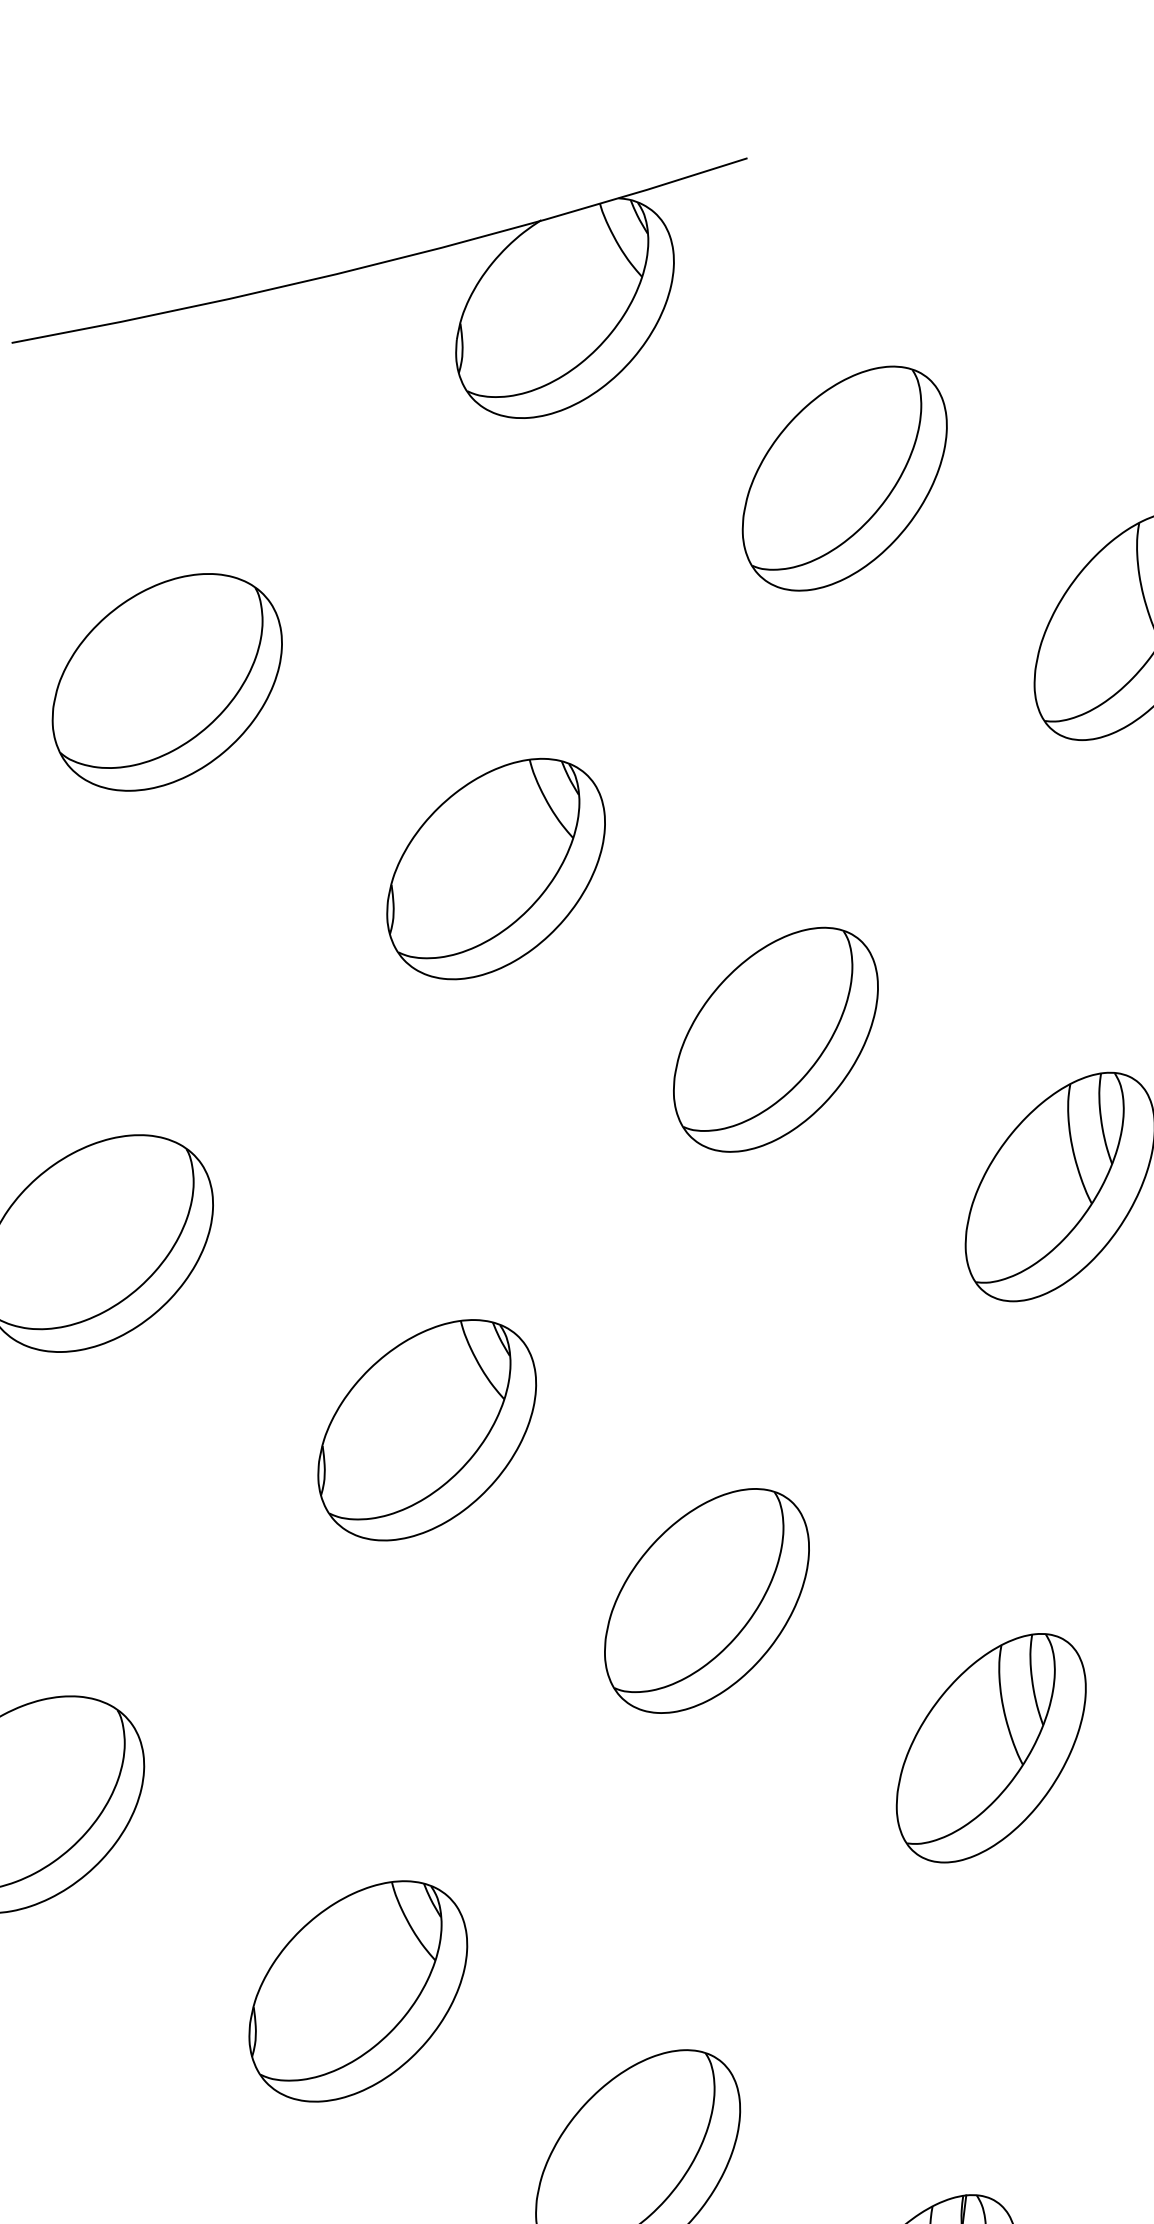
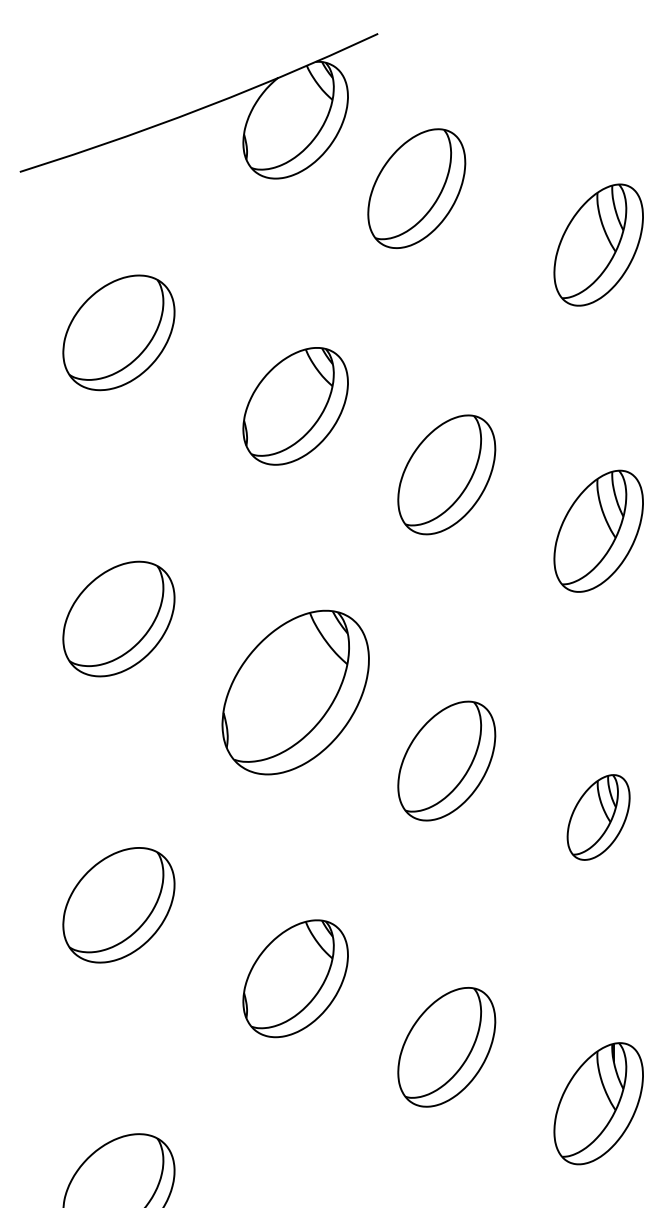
part: (844, 478) -> (416, 188), moved
part: (426, 1429) -> (295, 692), size x1.4
part: (990, 1747) -> (598, 817), size x0.7

